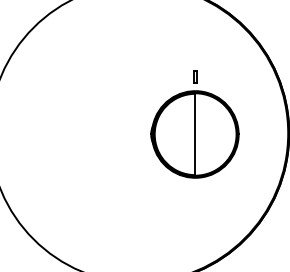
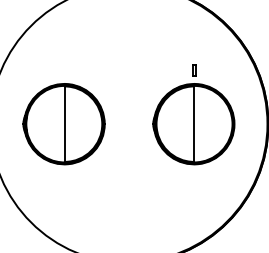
part: (194, 124) -> (193, 114), moved
part: (68, 133) -> (63, 124), added

